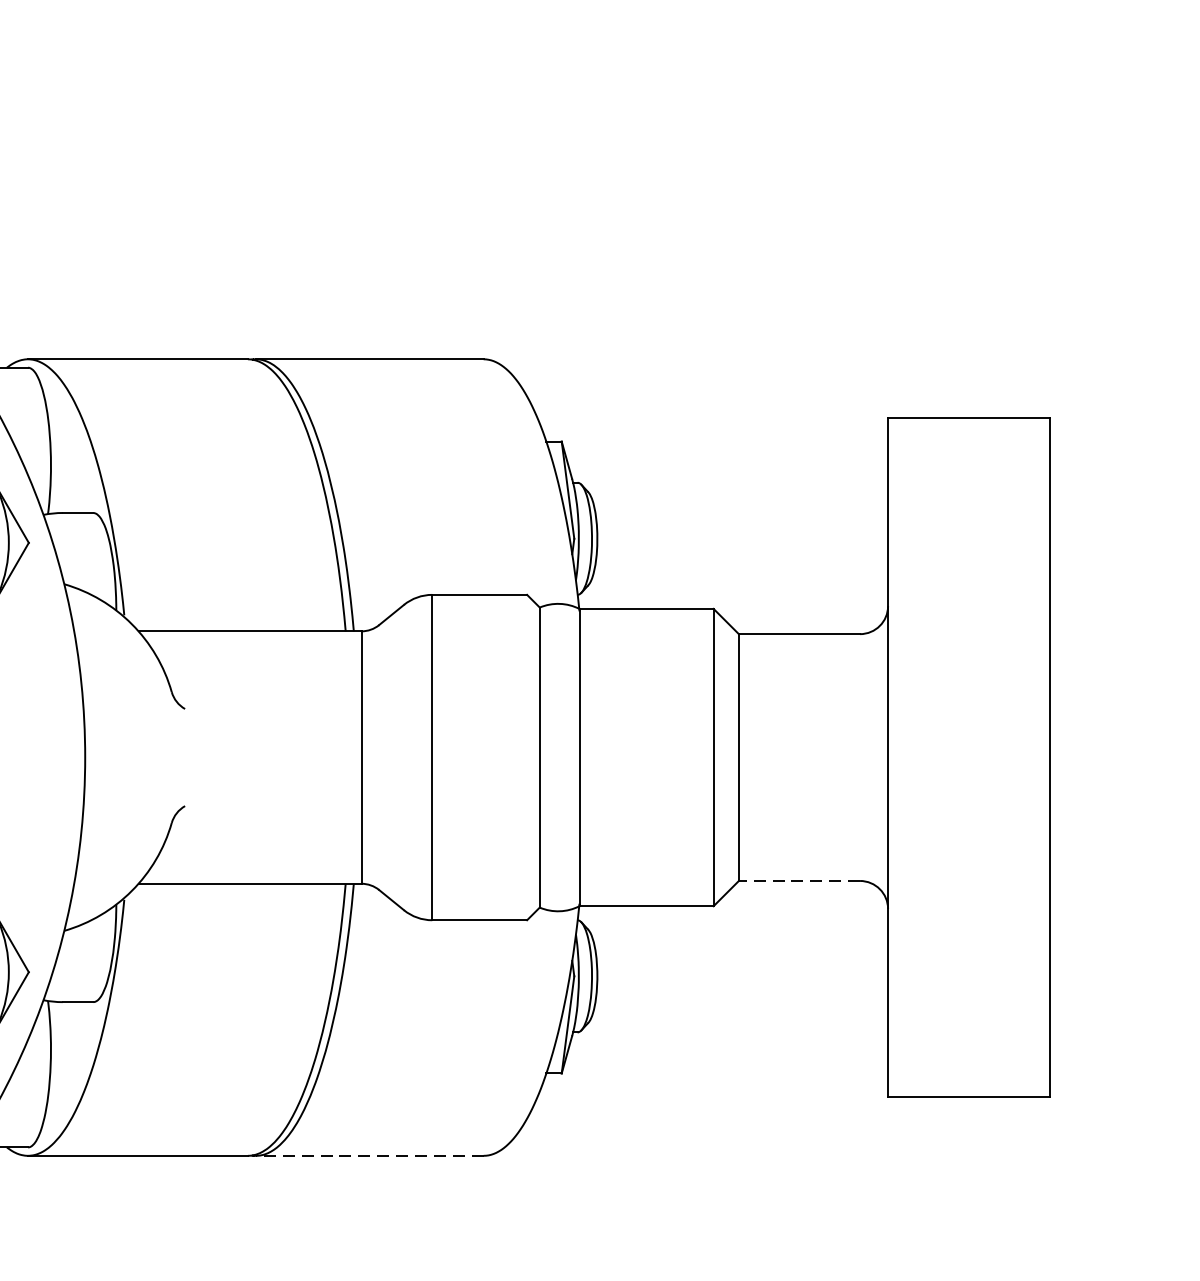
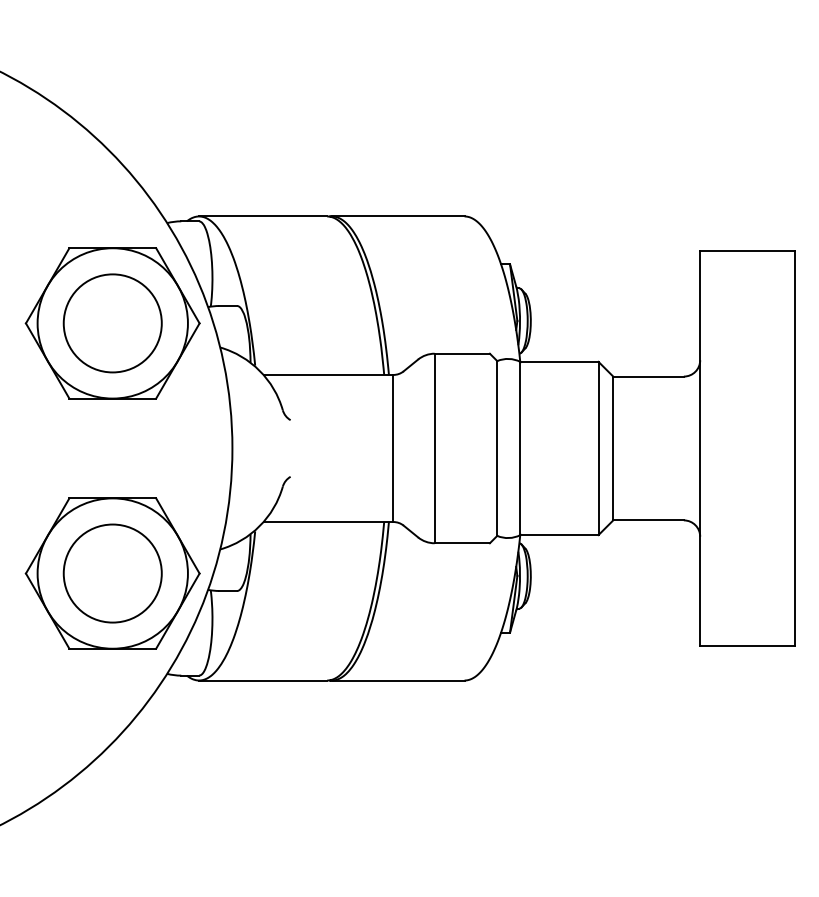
line: (799, 881) -> (648, 520), dashed -> solid
line: (368, 1155) -> (397, 680), dashed -> solid

